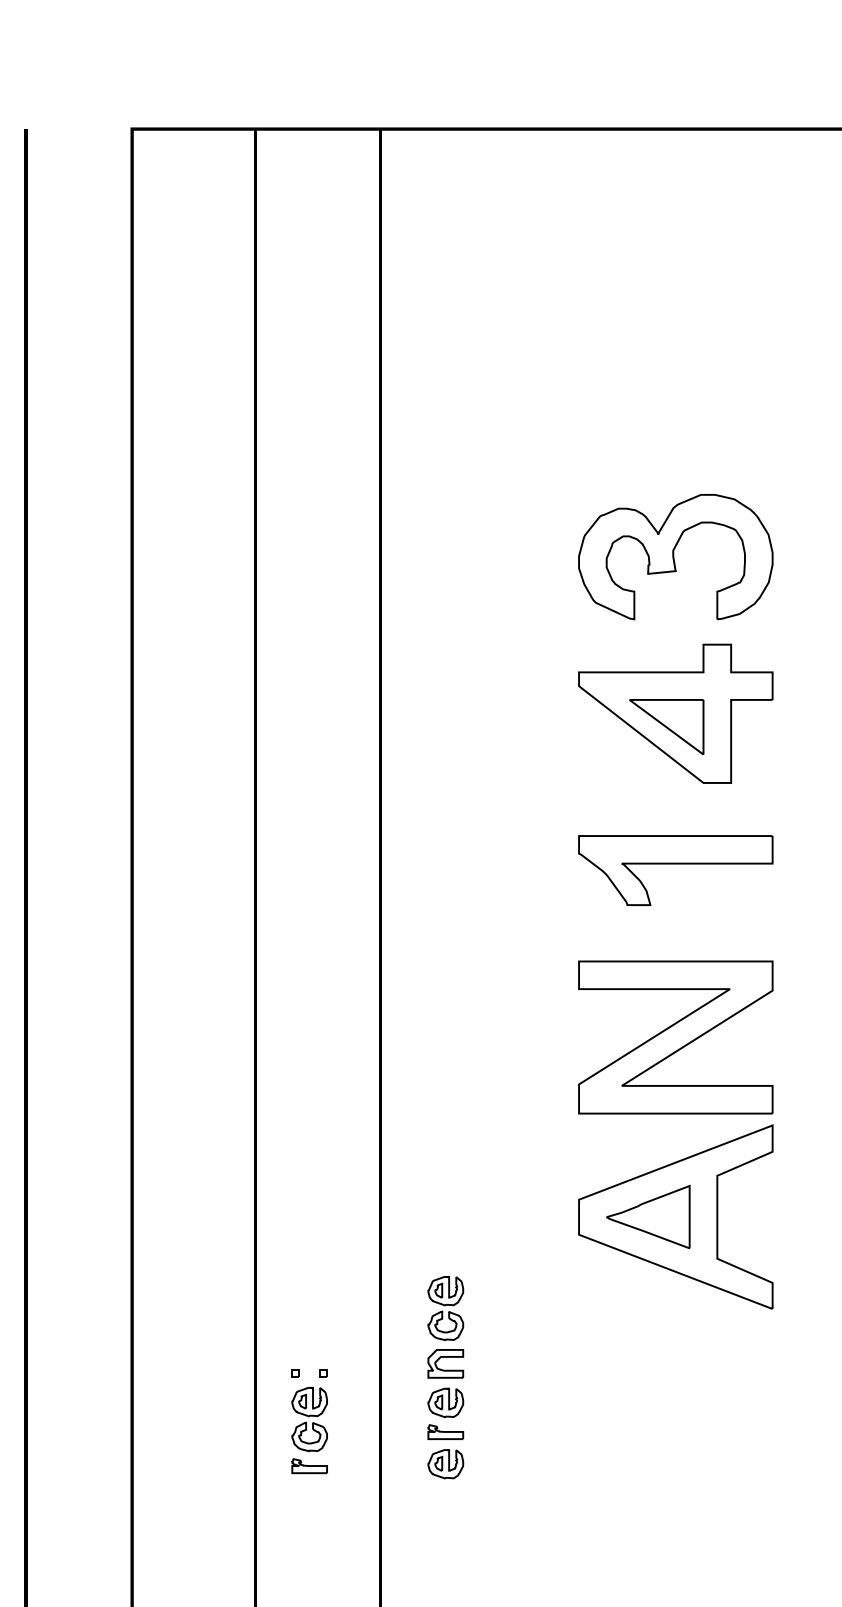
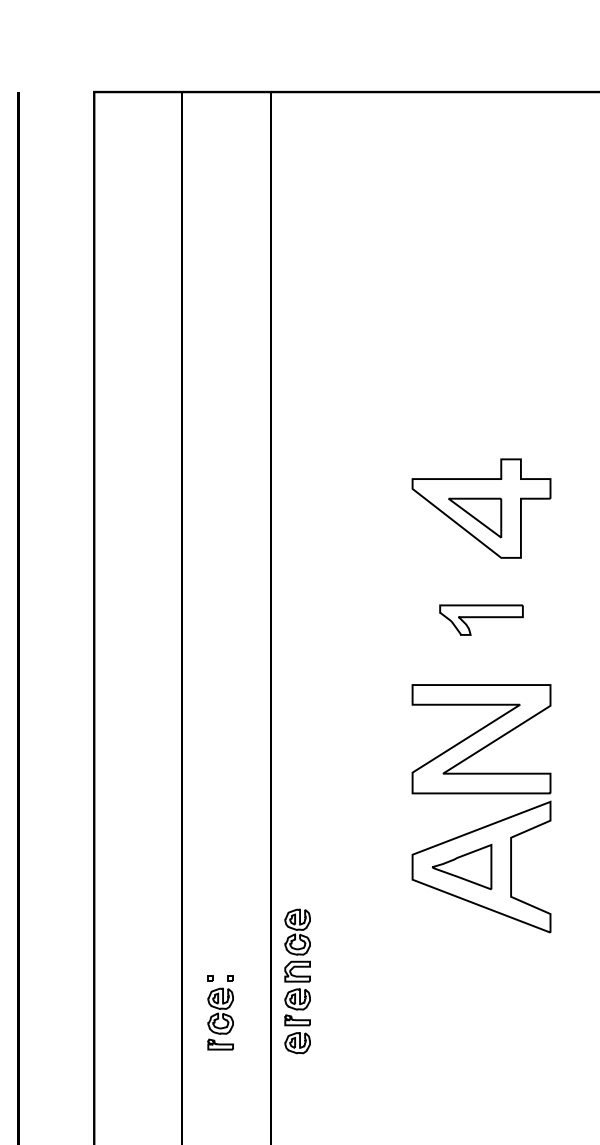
part: (675, 556) -> (481, 396), removed
part: (675, 869) -> (481, 619), size x0.6
part: (445, 1377) -> (297, 981), moved

